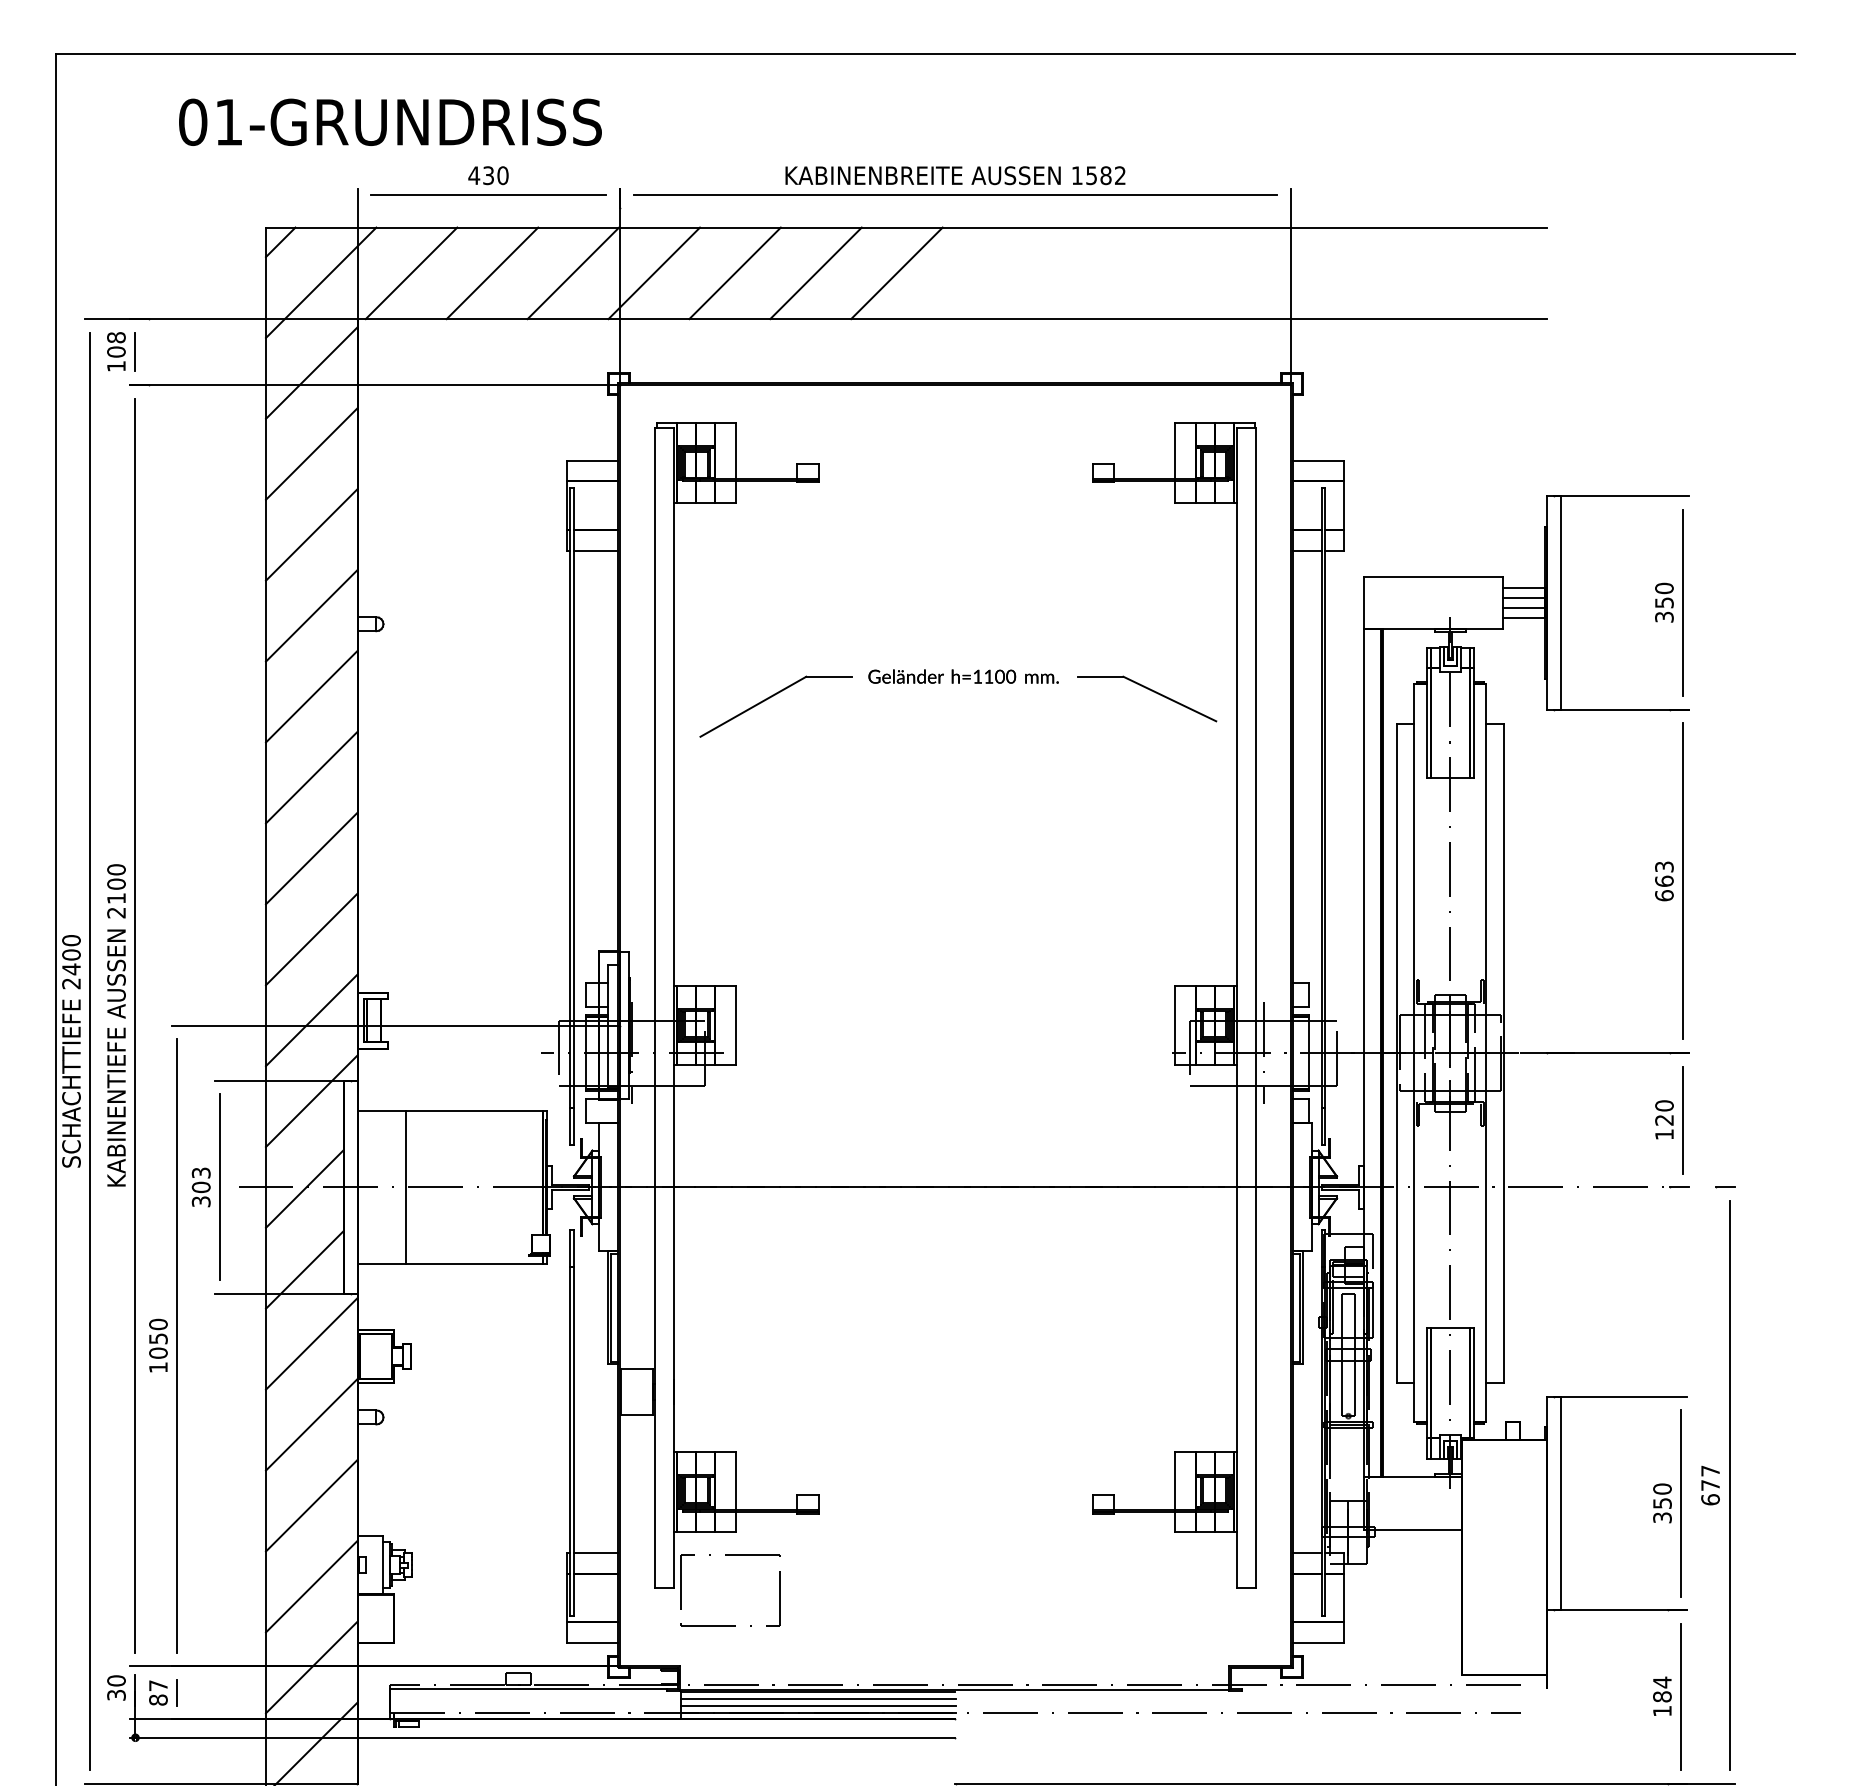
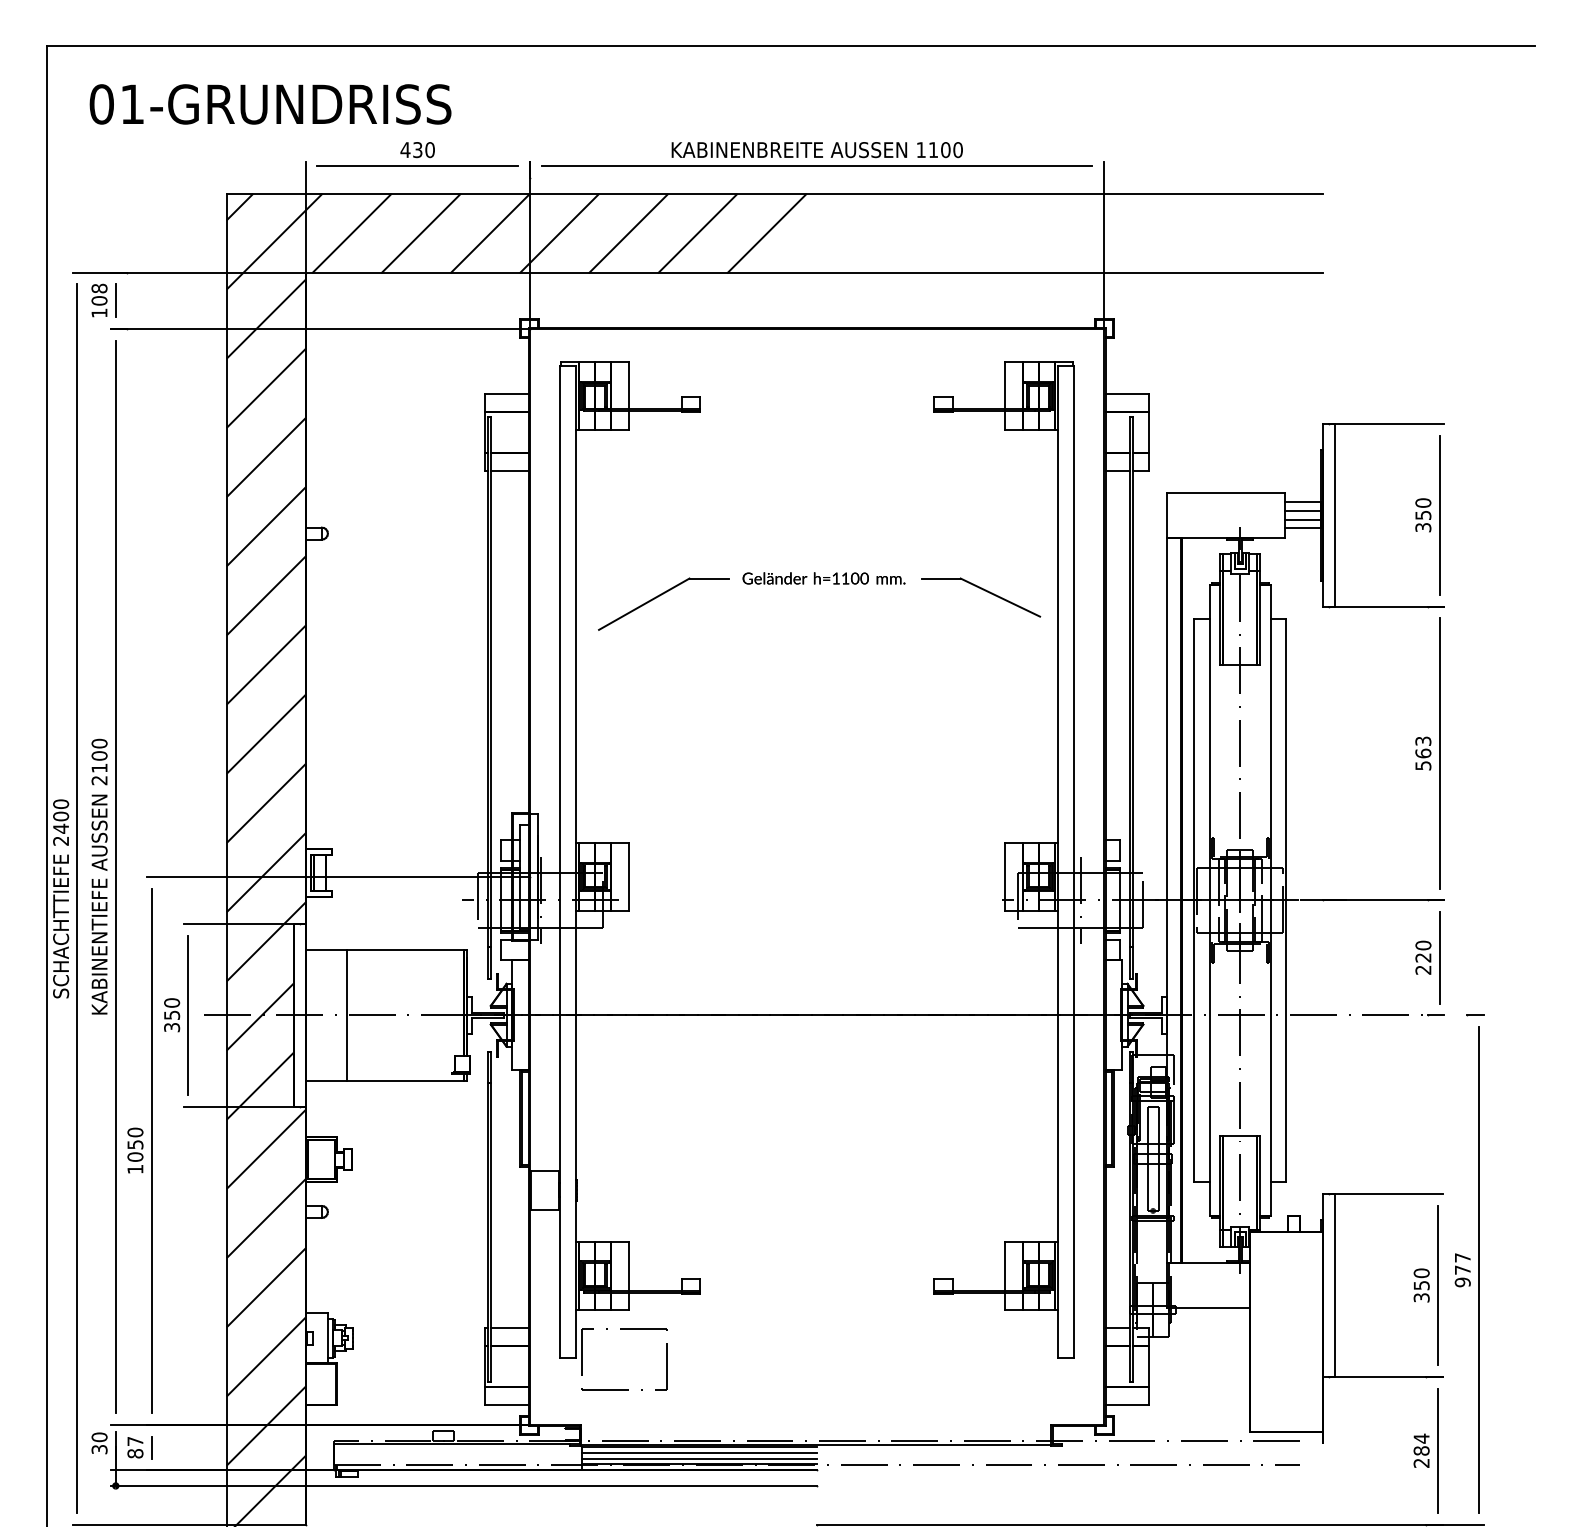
text: (390, 121) -> (270, 103), moved
text: (1106, 175) -> (946, 149), 1582 -> 1100
text: (1664, 895) -> (1423, 765), 663 -> 563
text: (1664, 1134) -> (1423, 970), 120 -> 220
text: (200, 1180) -> (171, 1009), 303 -> 350
text: (1710, 1499) -> (1462, 1282), 677 -> 977
text: (1662, 1711) -> (1421, 1463), 184 -> 284

